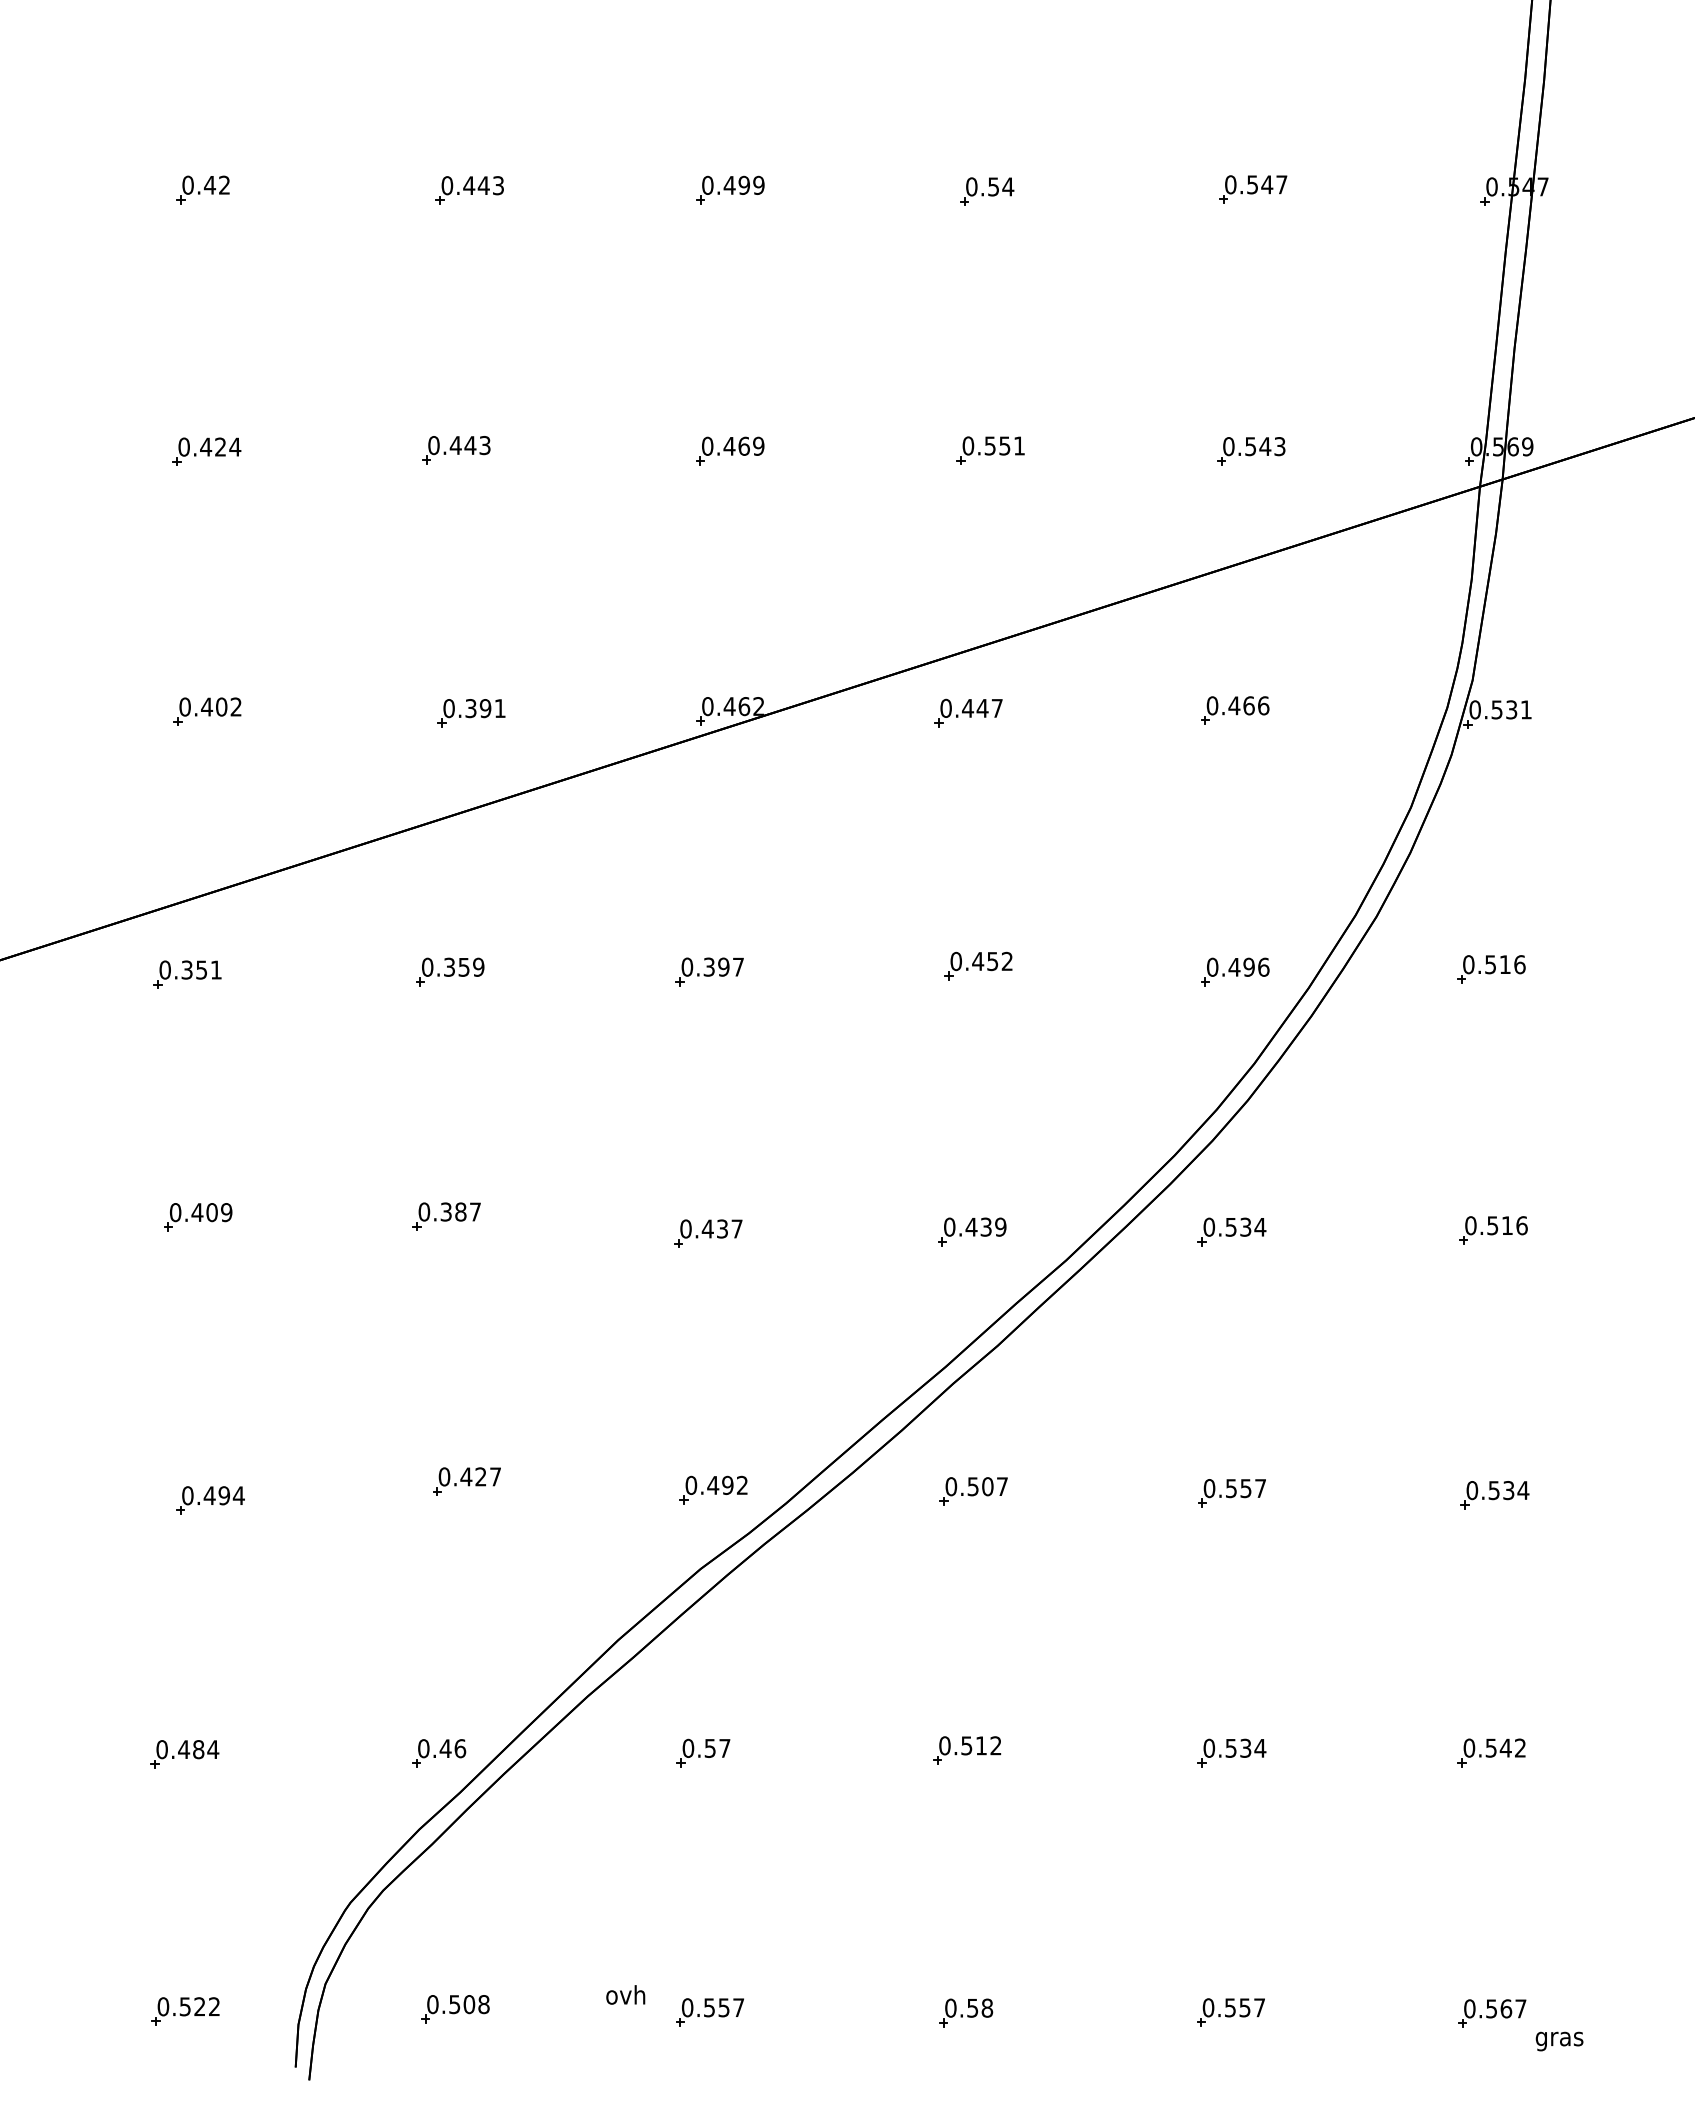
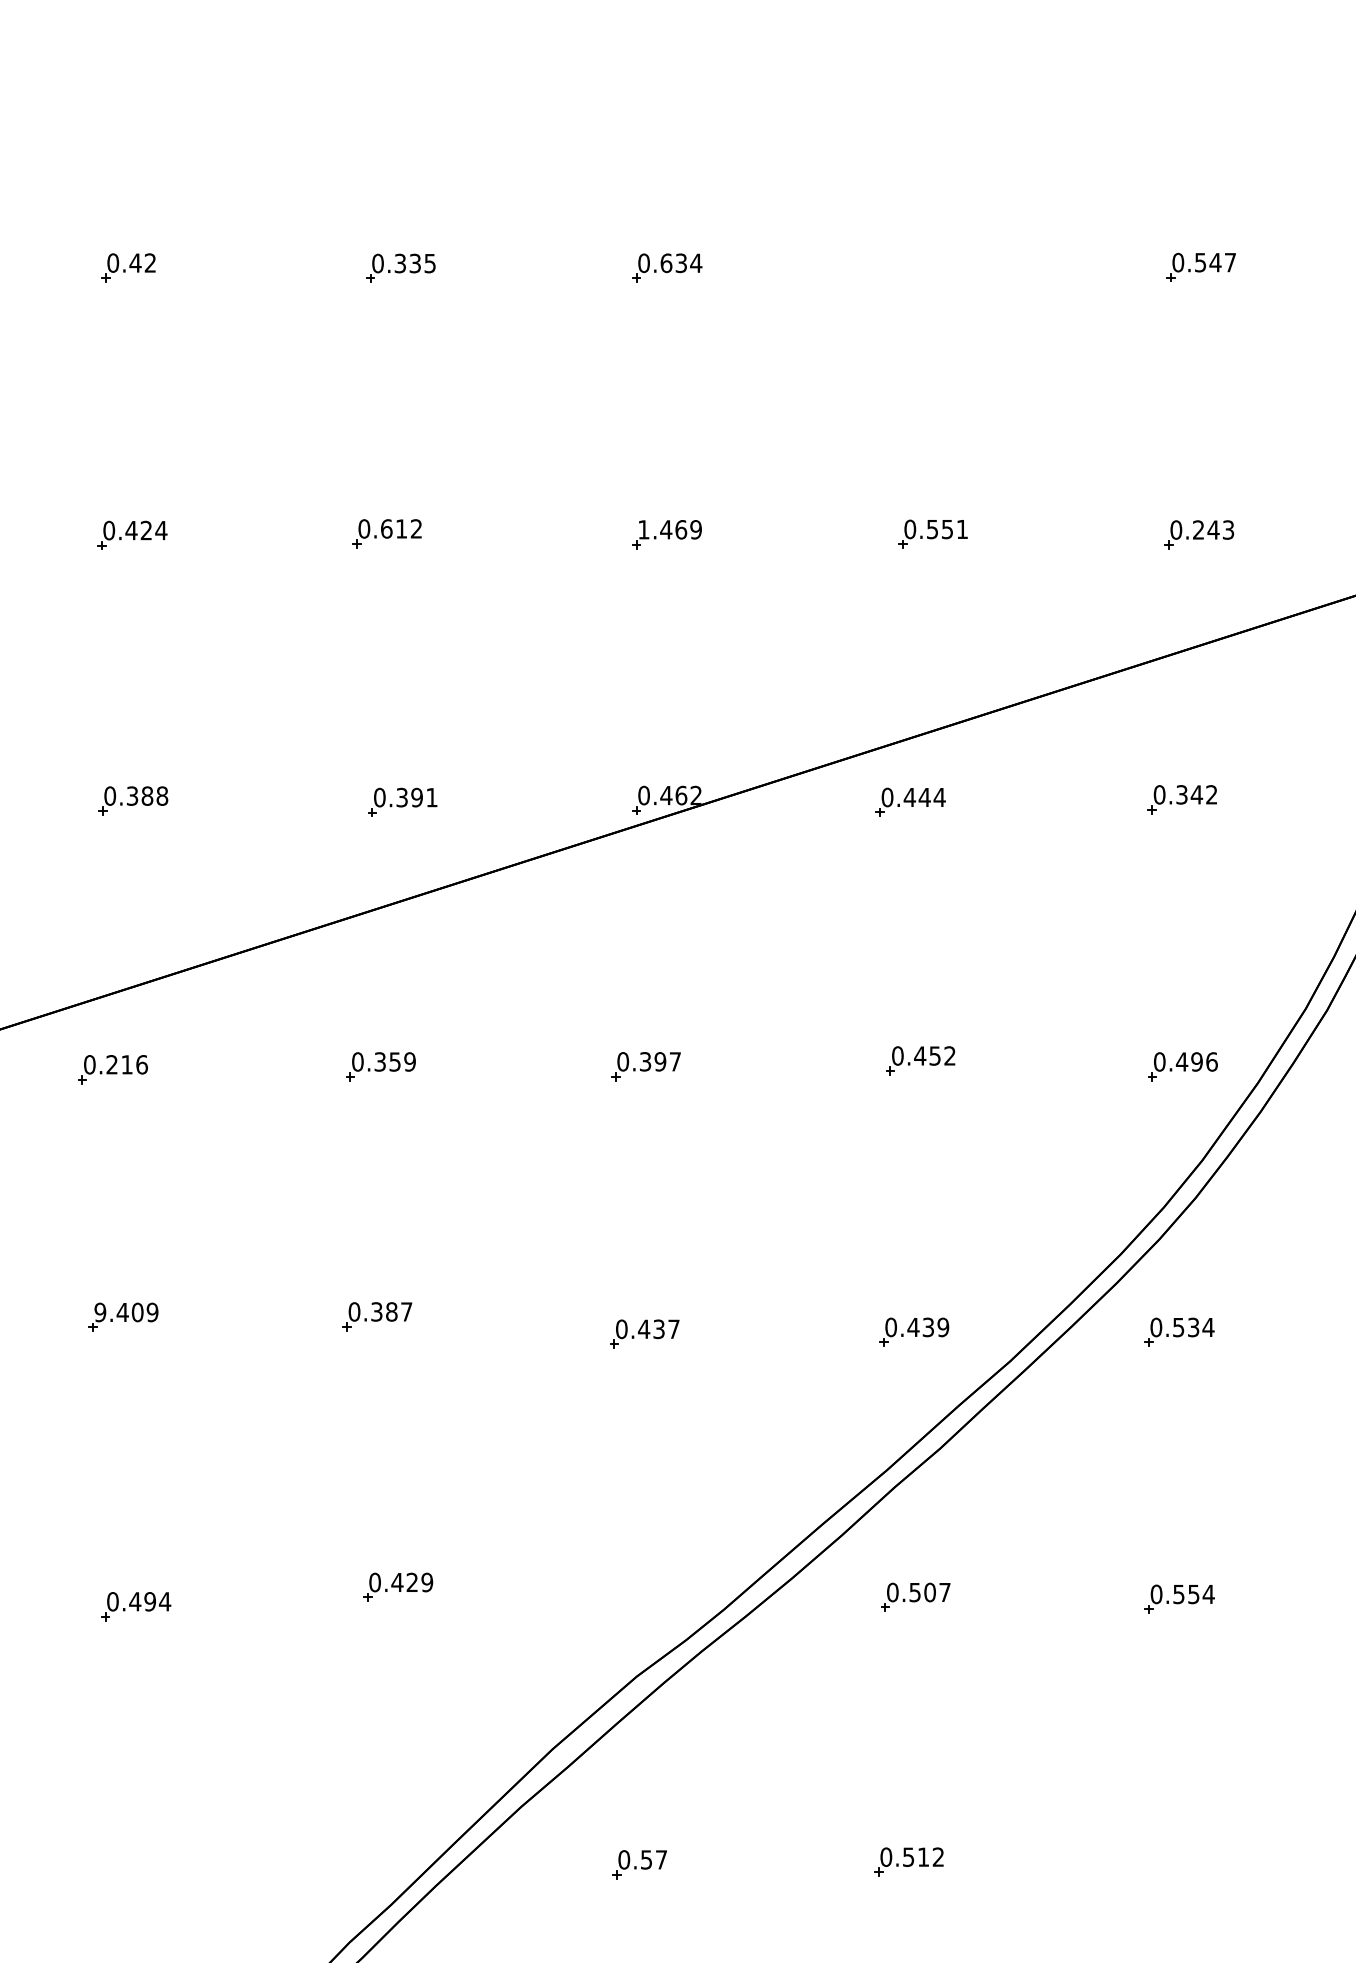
text: (743, 184) -> (680, 262), 0.499 -> 0.634
text: (483, 185) -> (414, 263), 0.443 -> 0.335
part: (987, 191) -> (929, 269), removed
text: (469, 445) -> (400, 528), 0.443 -> 0.612
text: (707, 445) -> (643, 528), 0.469 -> 1.469
text: (1250, 446) -> (1198, 529), 0.543 -> 0.243
text: (1248, 705) -> (1196, 794), 0.466 -> 0.342
text: (221, 706) -> (147, 795), 0.402 -> 0.388
text: (997, 708) -> (939, 797), 0.447 -> 0.444
text: (201, 969) -> (126, 1064), 0.351 -> 0.216
text: (175, 1212) -> (100, 1312), 0.409 -> 9.409
text: (495, 1476) -> (427, 1582), 0.427 -> 0.429
text: (1260, 1488) -> (1208, 1594), 0.557 -> 0.554
part: (713, 1489) -> (649, 1595), removed
part: (1231, 1752) -> (1179, 1864), removed
part: (439, 1753) -> (369, 1865), removed
part: (184, 1754) -> (109, 1866), removed

